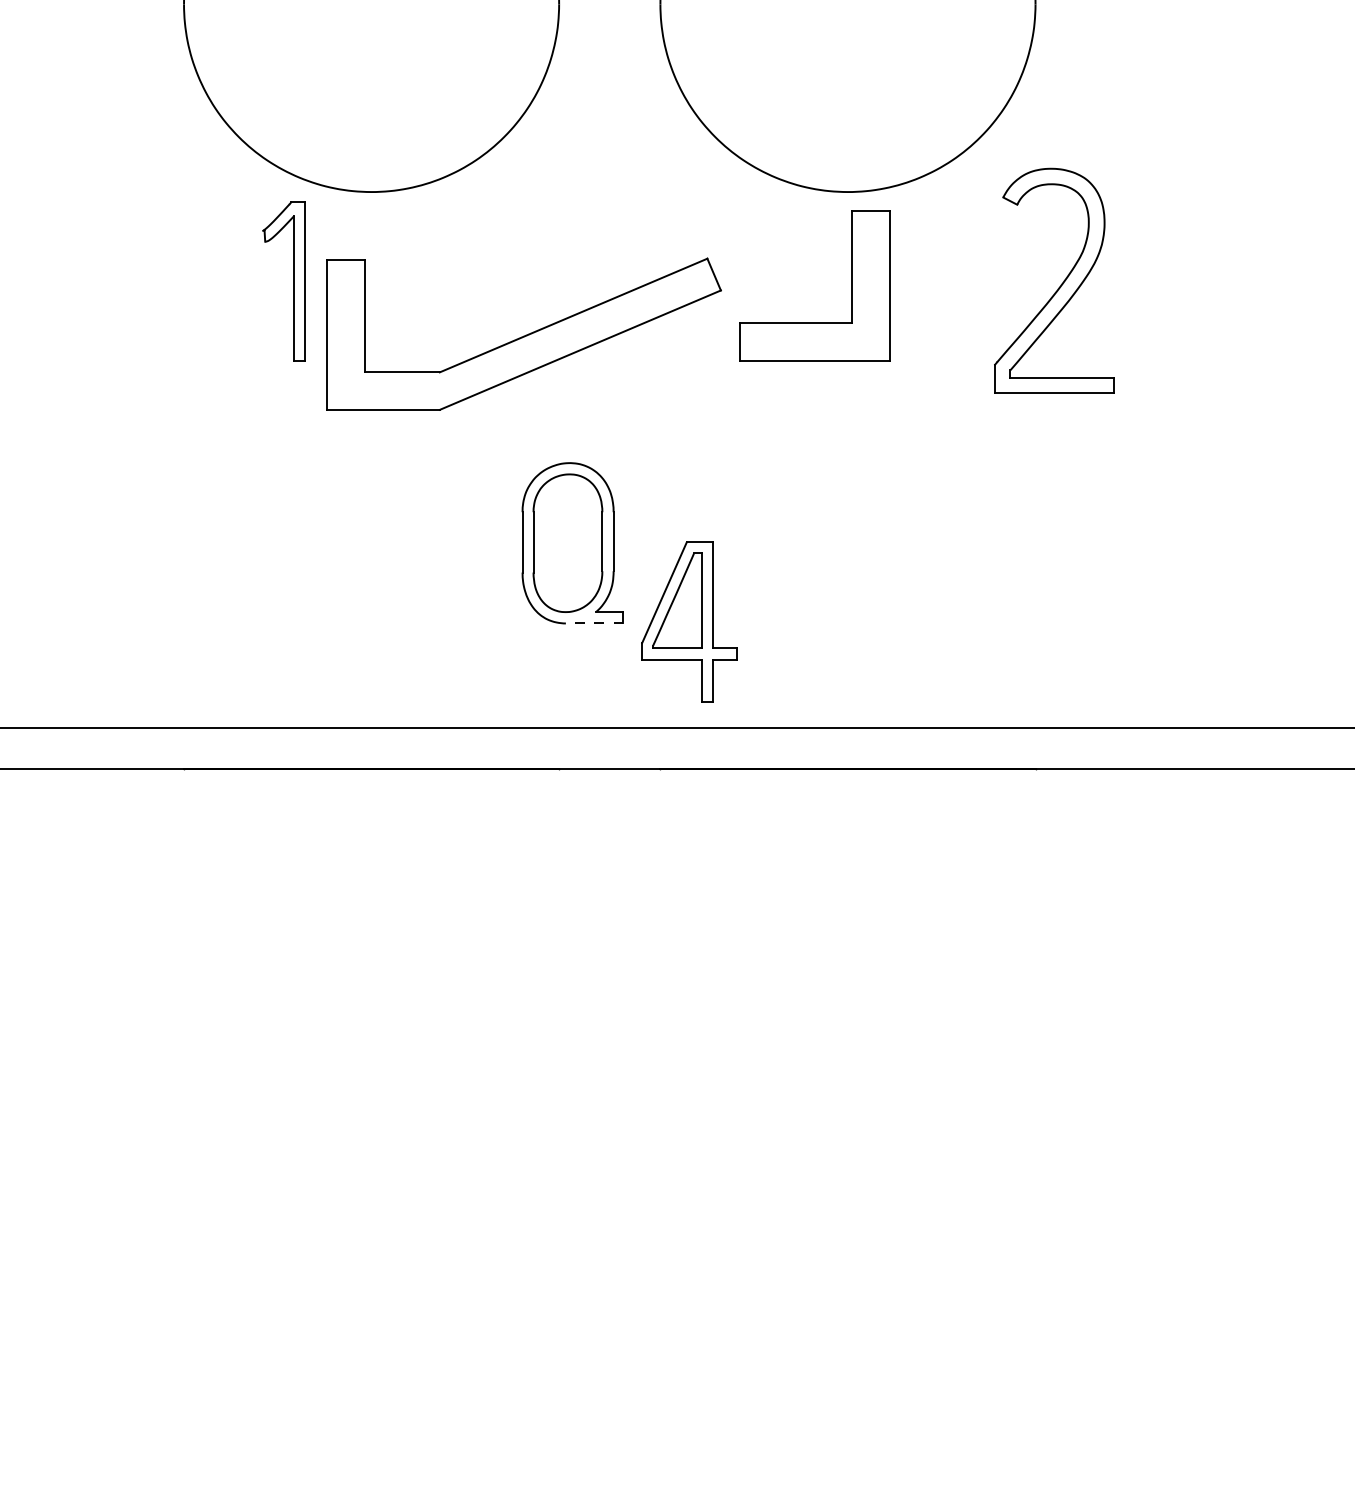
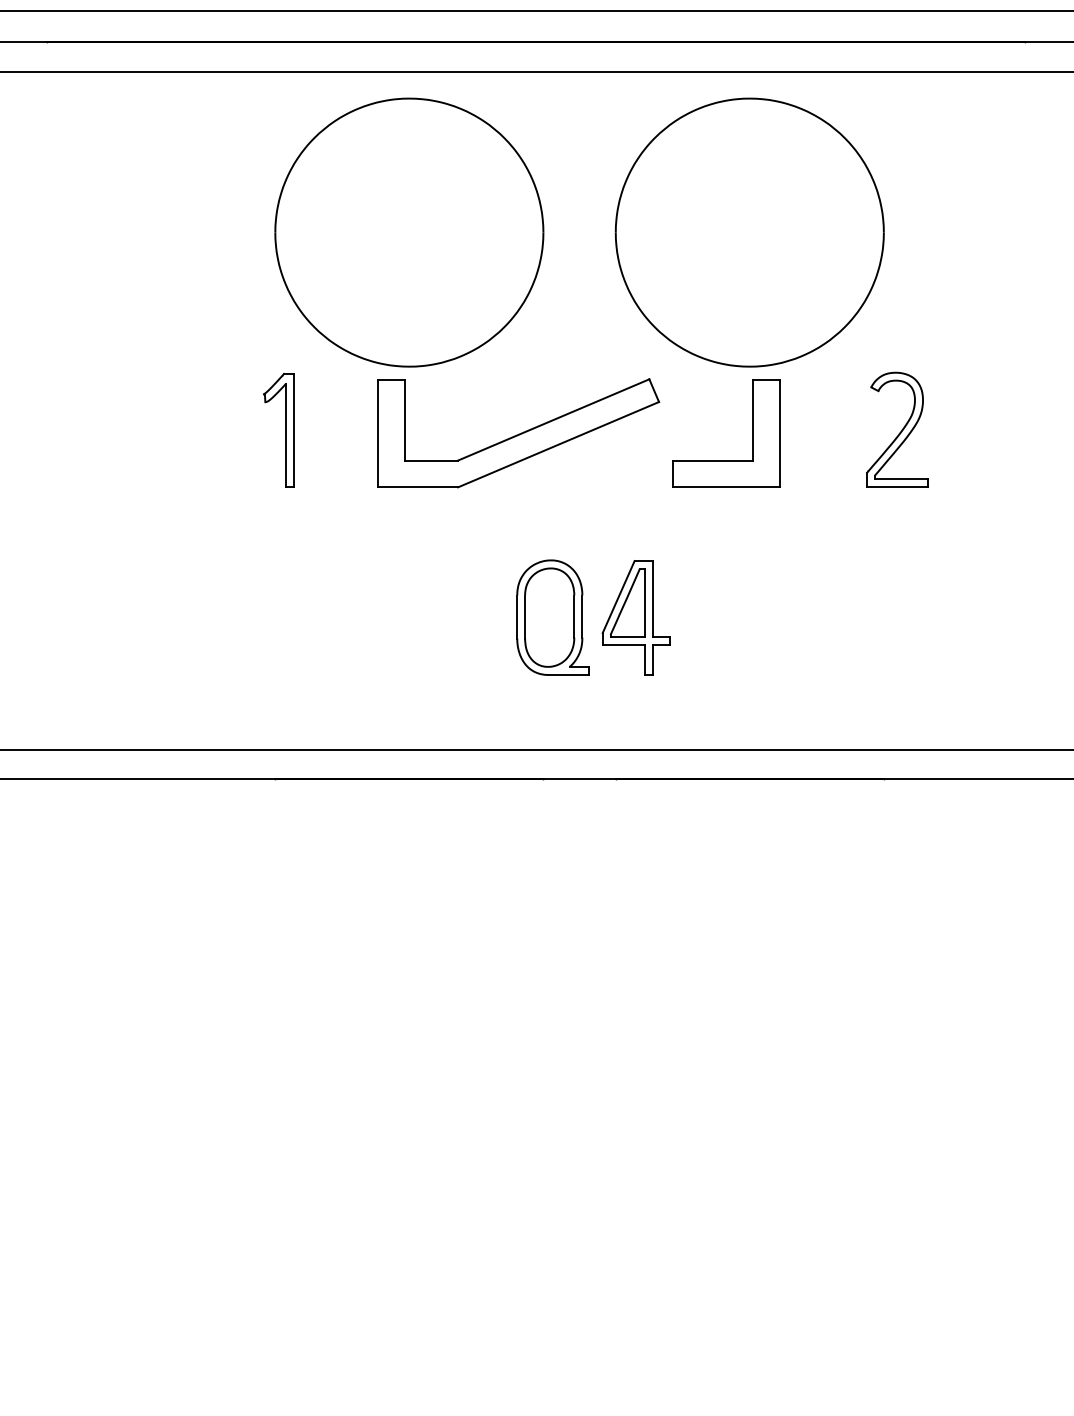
part: (1054, 279) -> (897, 429), size x0.71
part: (293, 281) -> (285, 430), moved
part: (524, 334) -> (518, 433), moved
part: (687, 621) -> (635, 617), moved
line: (594, 622) -> (568, 674), dashed -> solid

